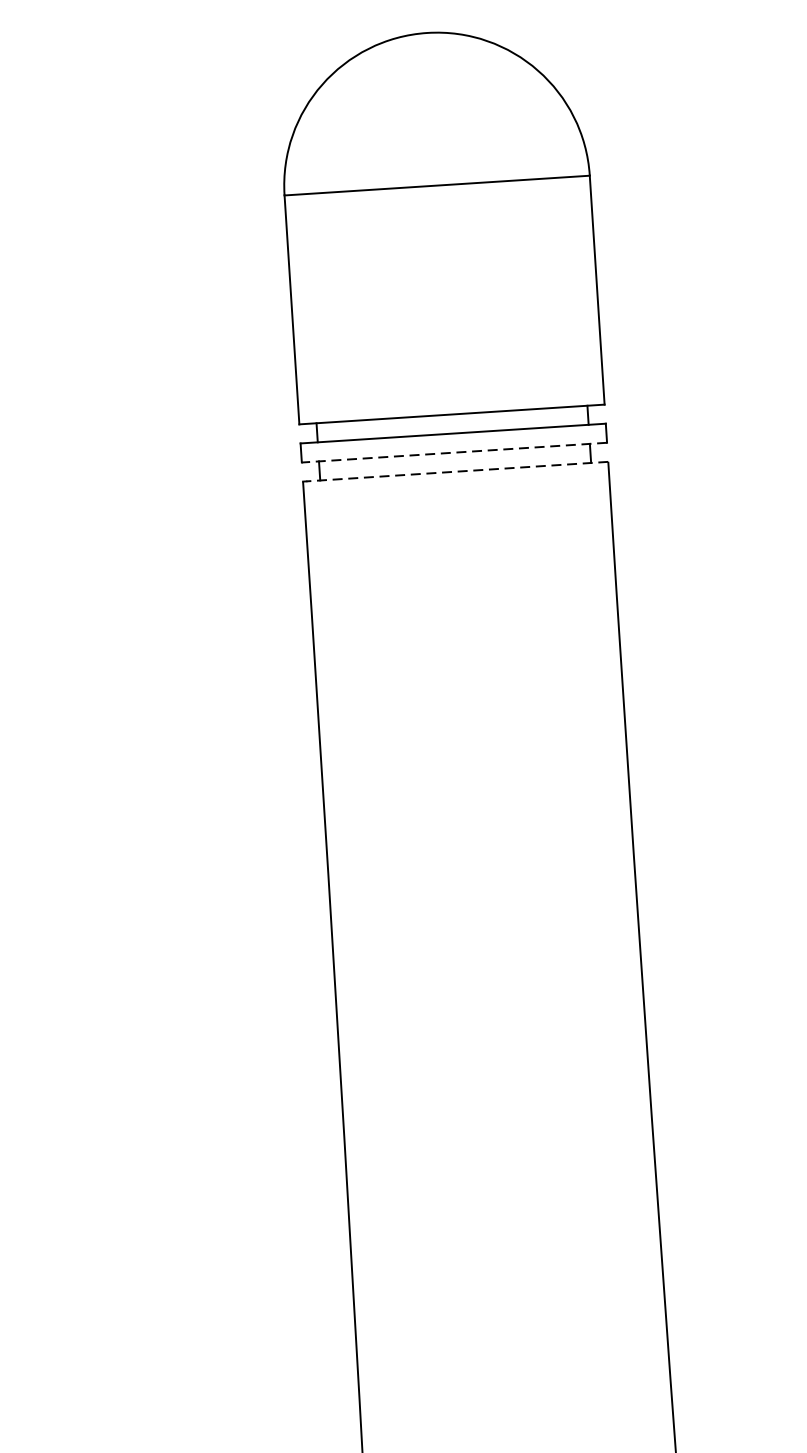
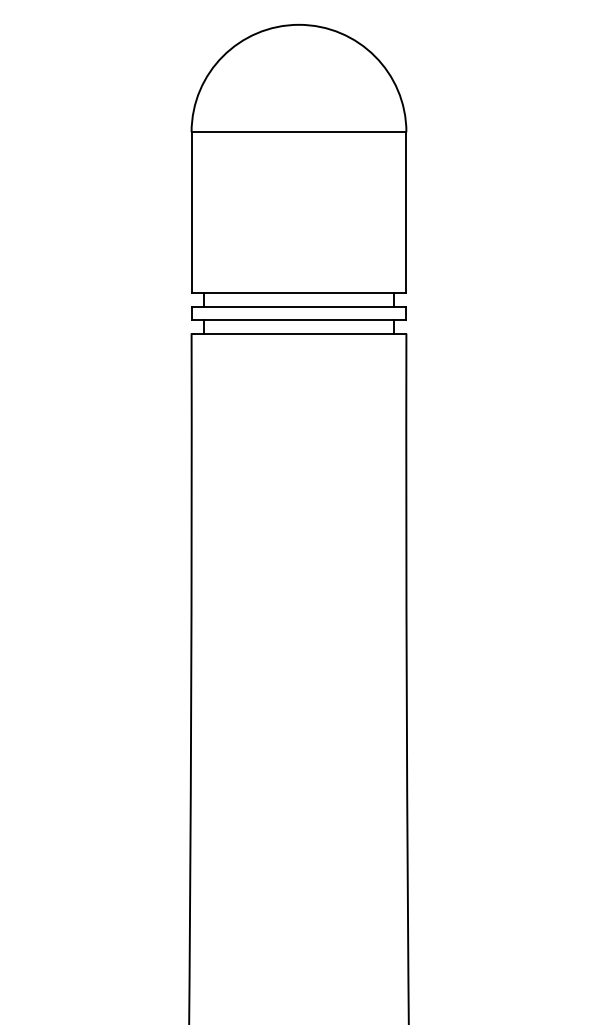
line: (453, 453) -> (298, 320), dashed -> solid
line: (456, 471) -> (299, 333), dashed -> solid

